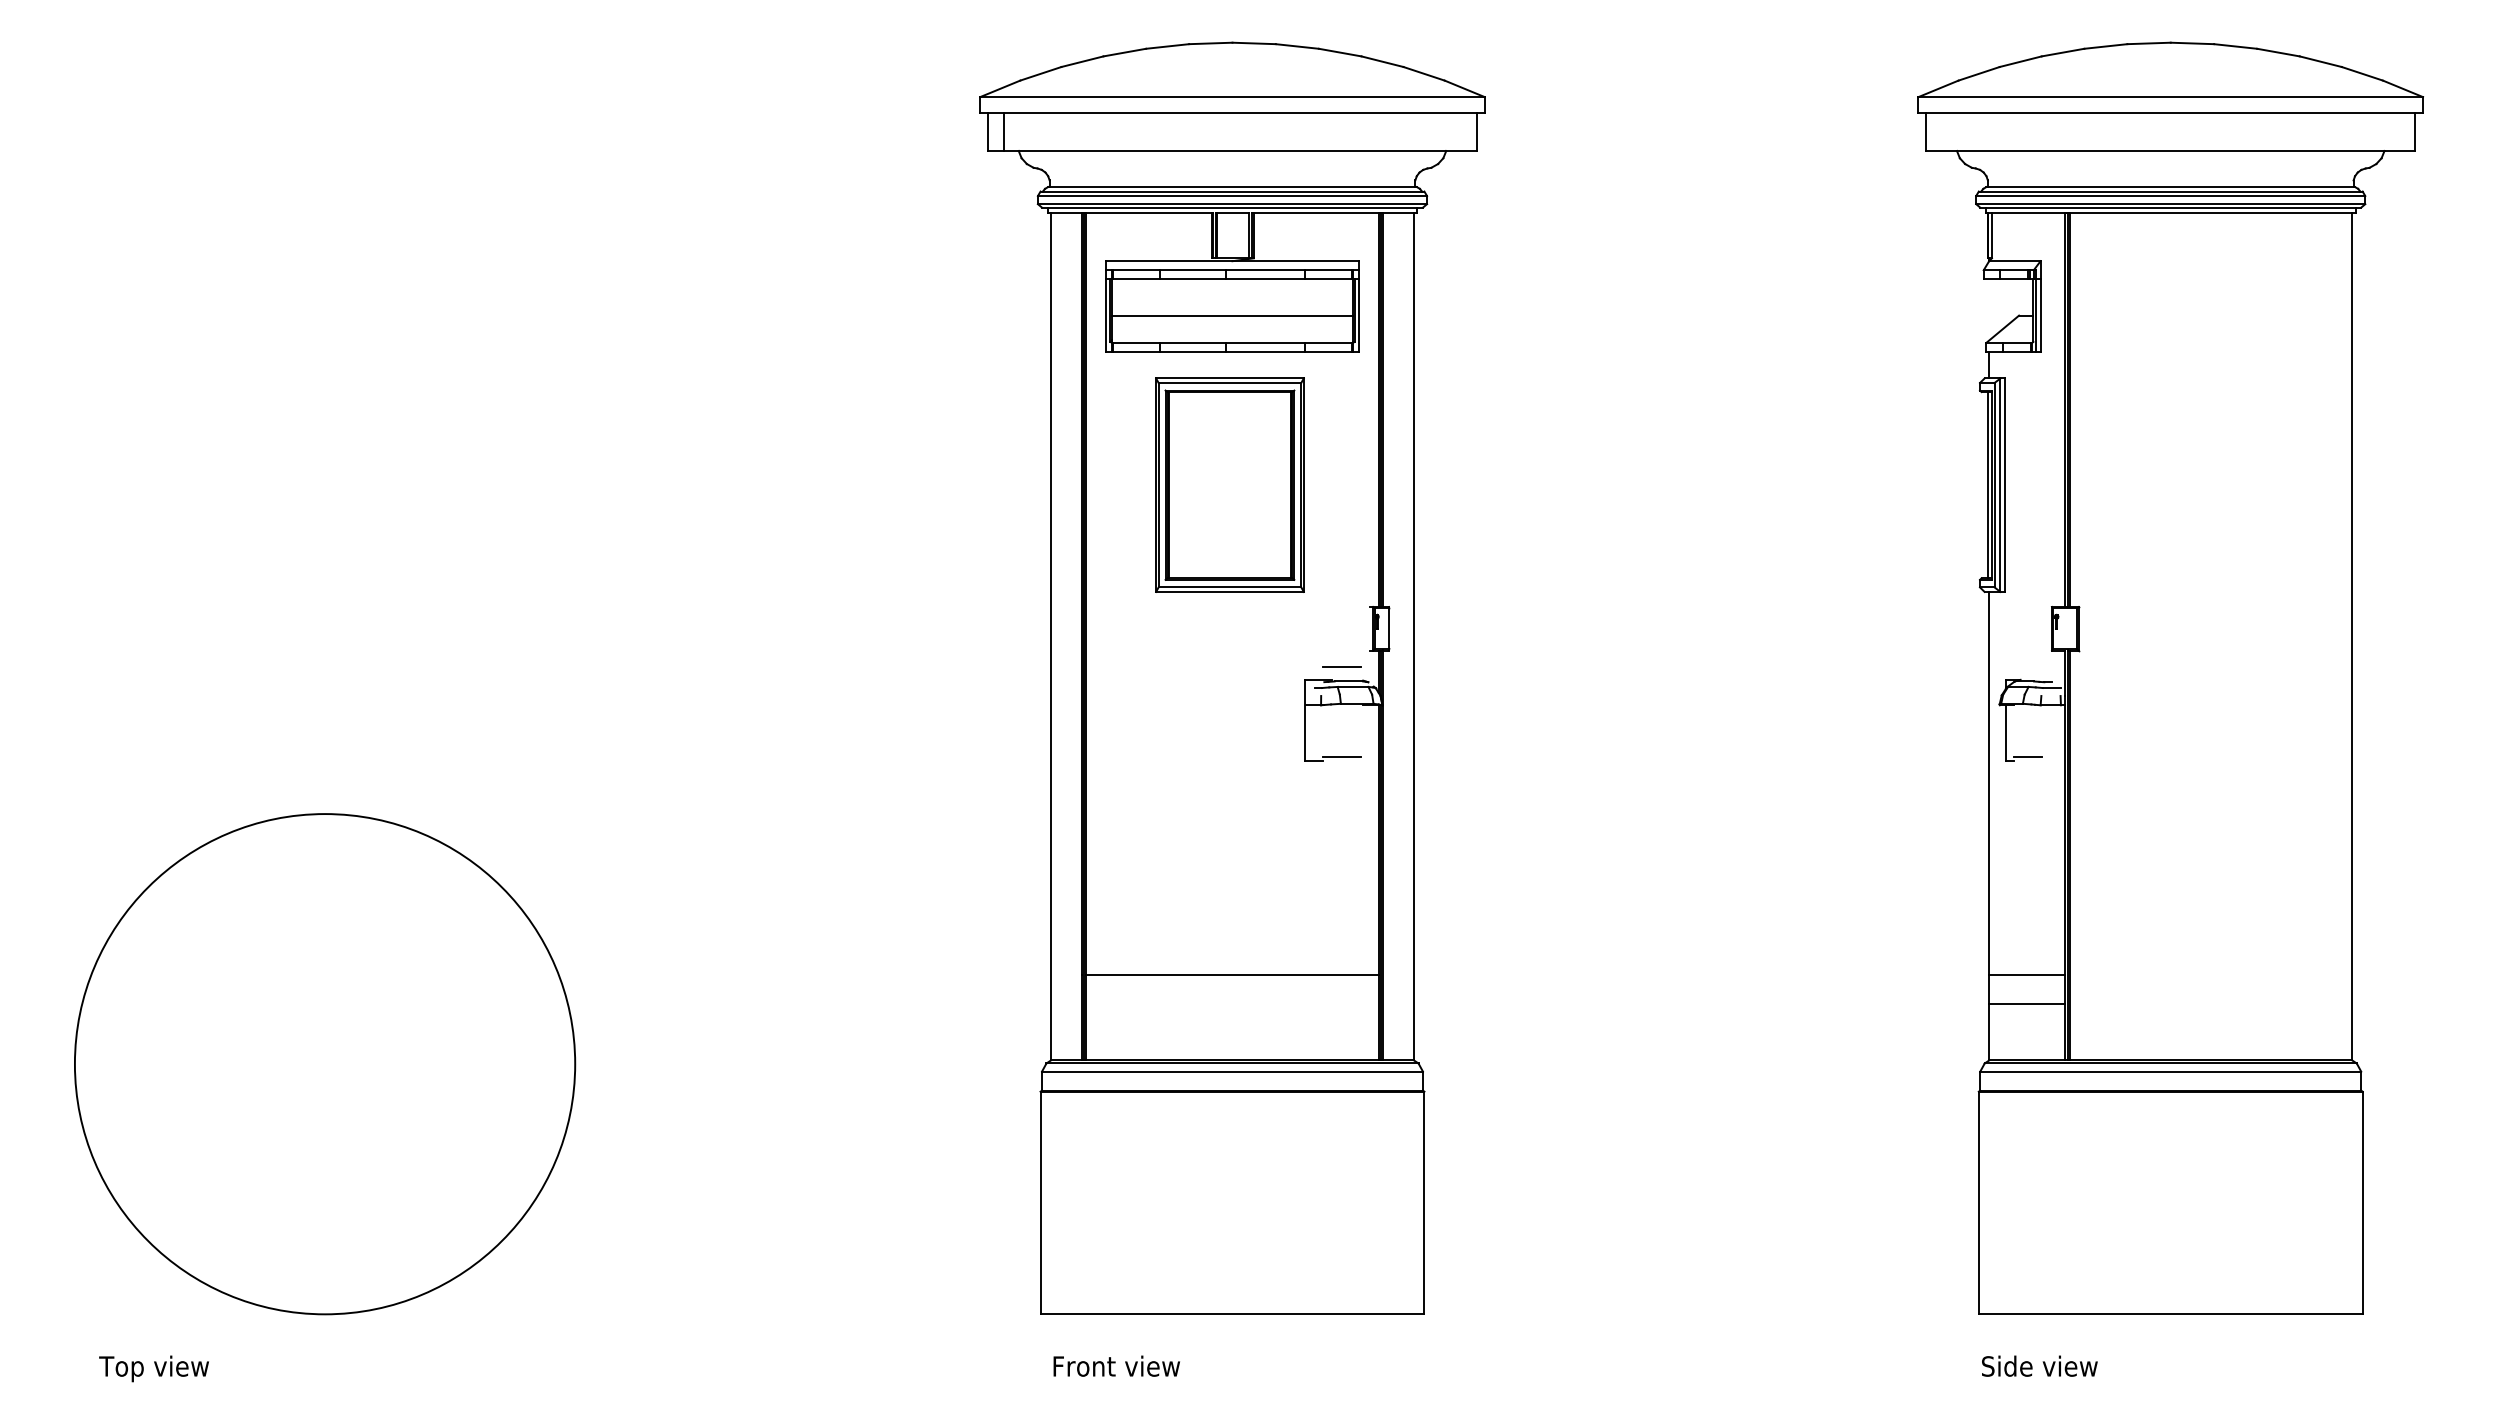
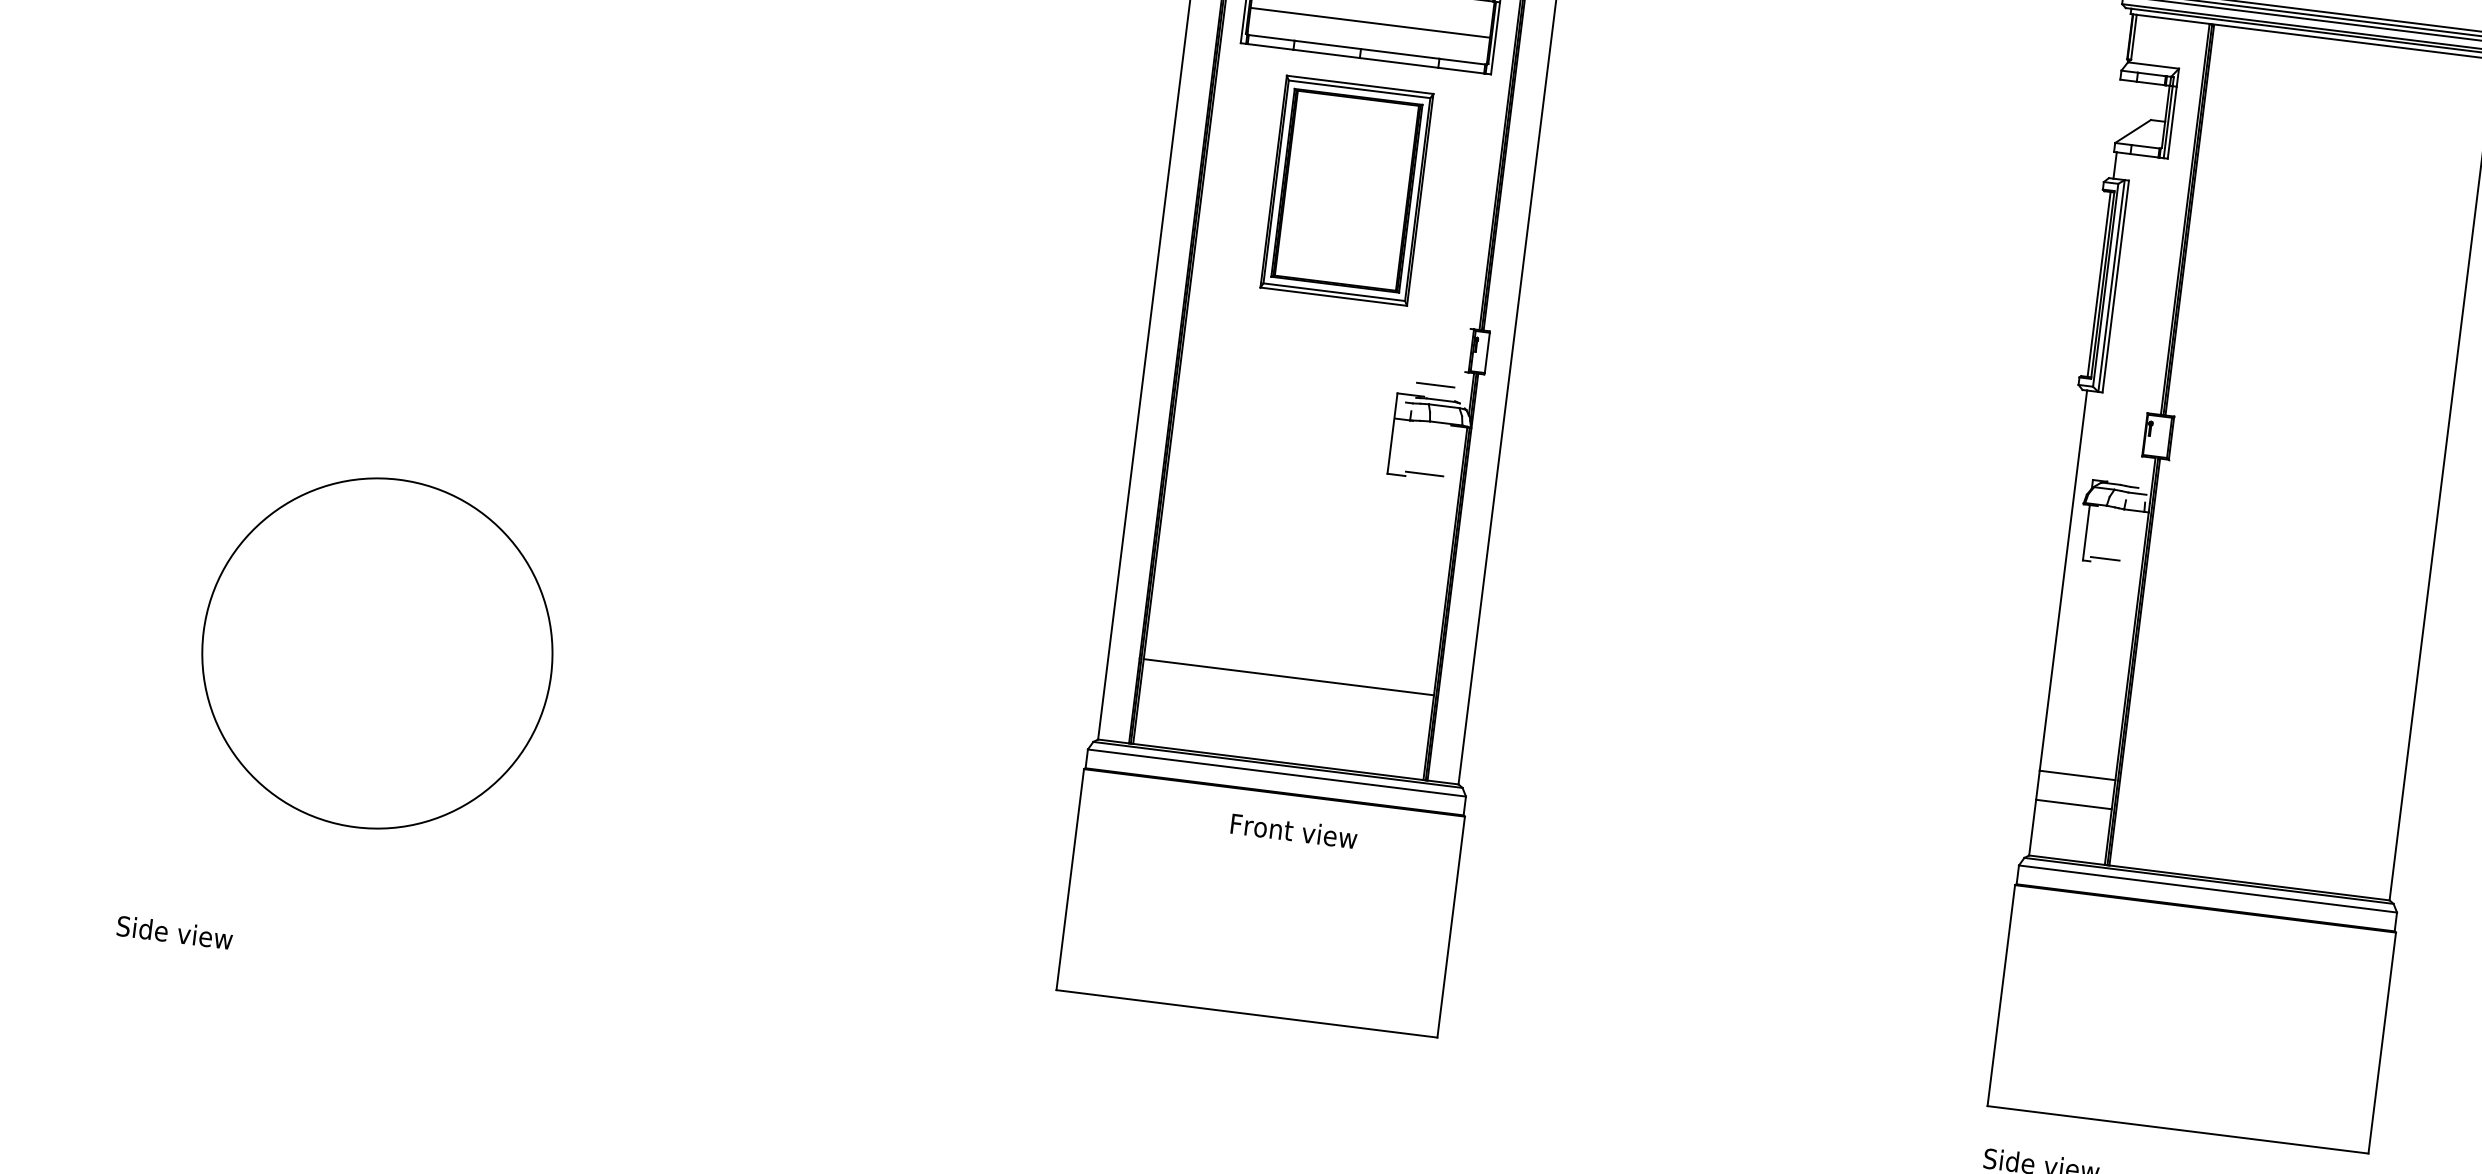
circle: (324, 1064) -> (376, 653), size x0.7
text: (1116, 1365) -> (1293, 830), moved
text: (157, 1368) -> (173, 934), Top view -> Side view

